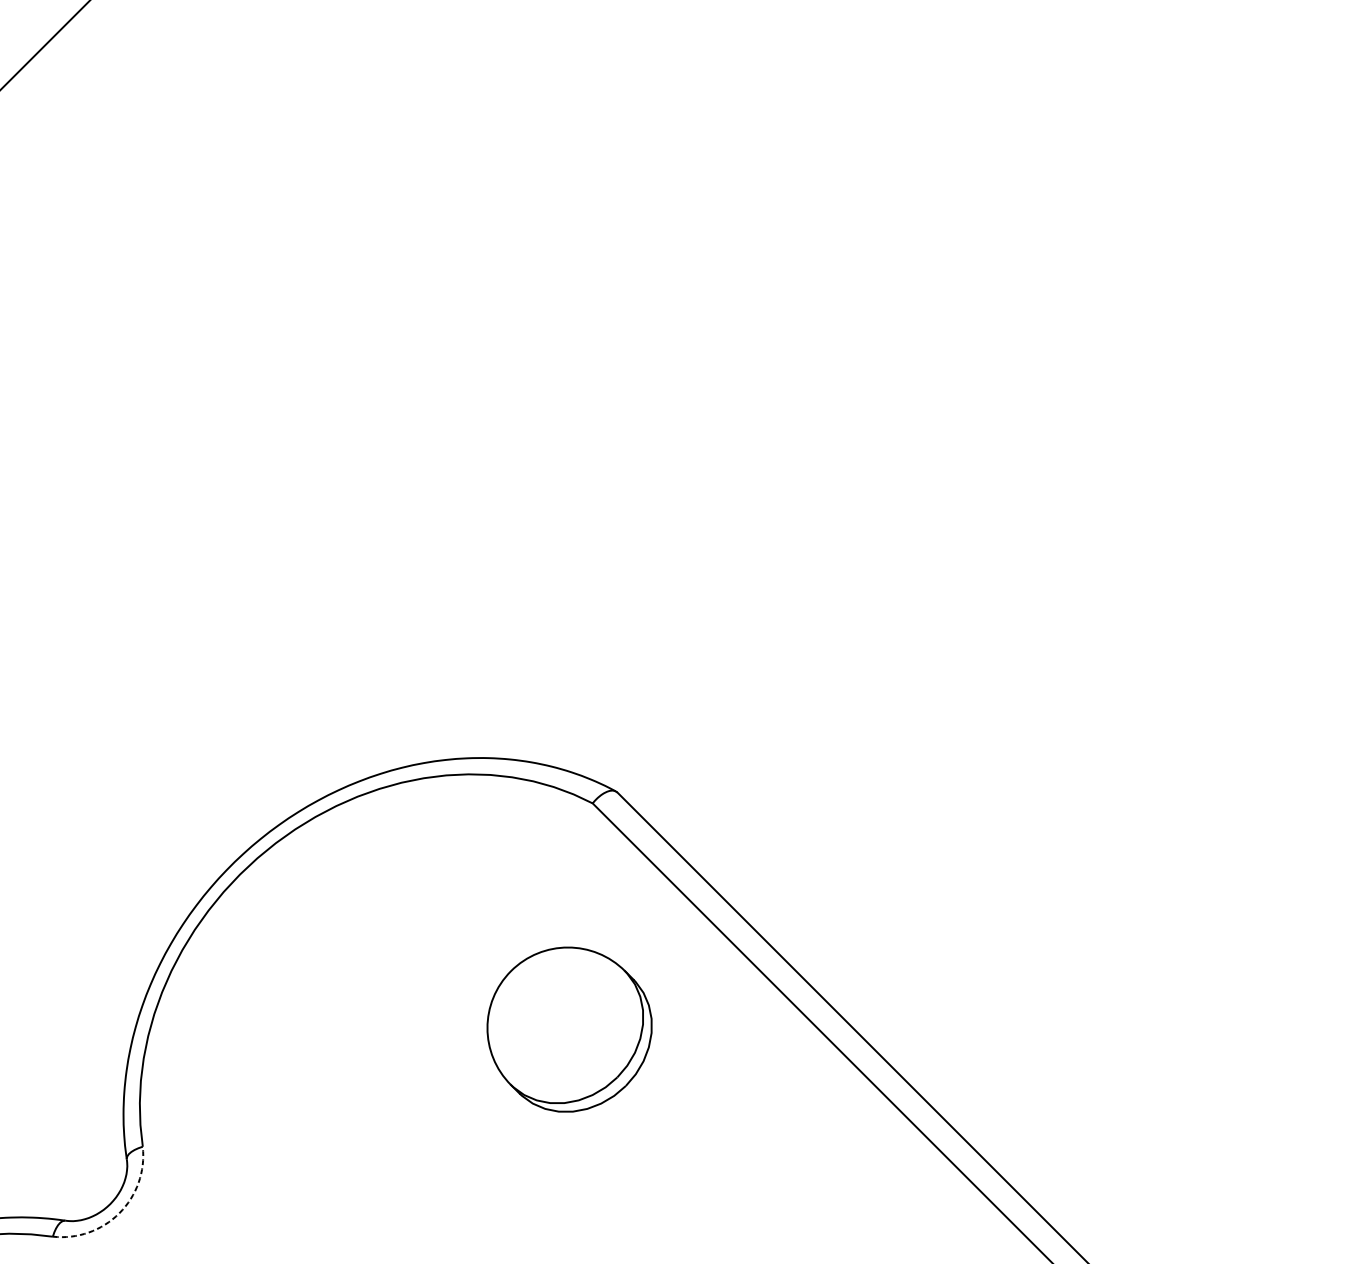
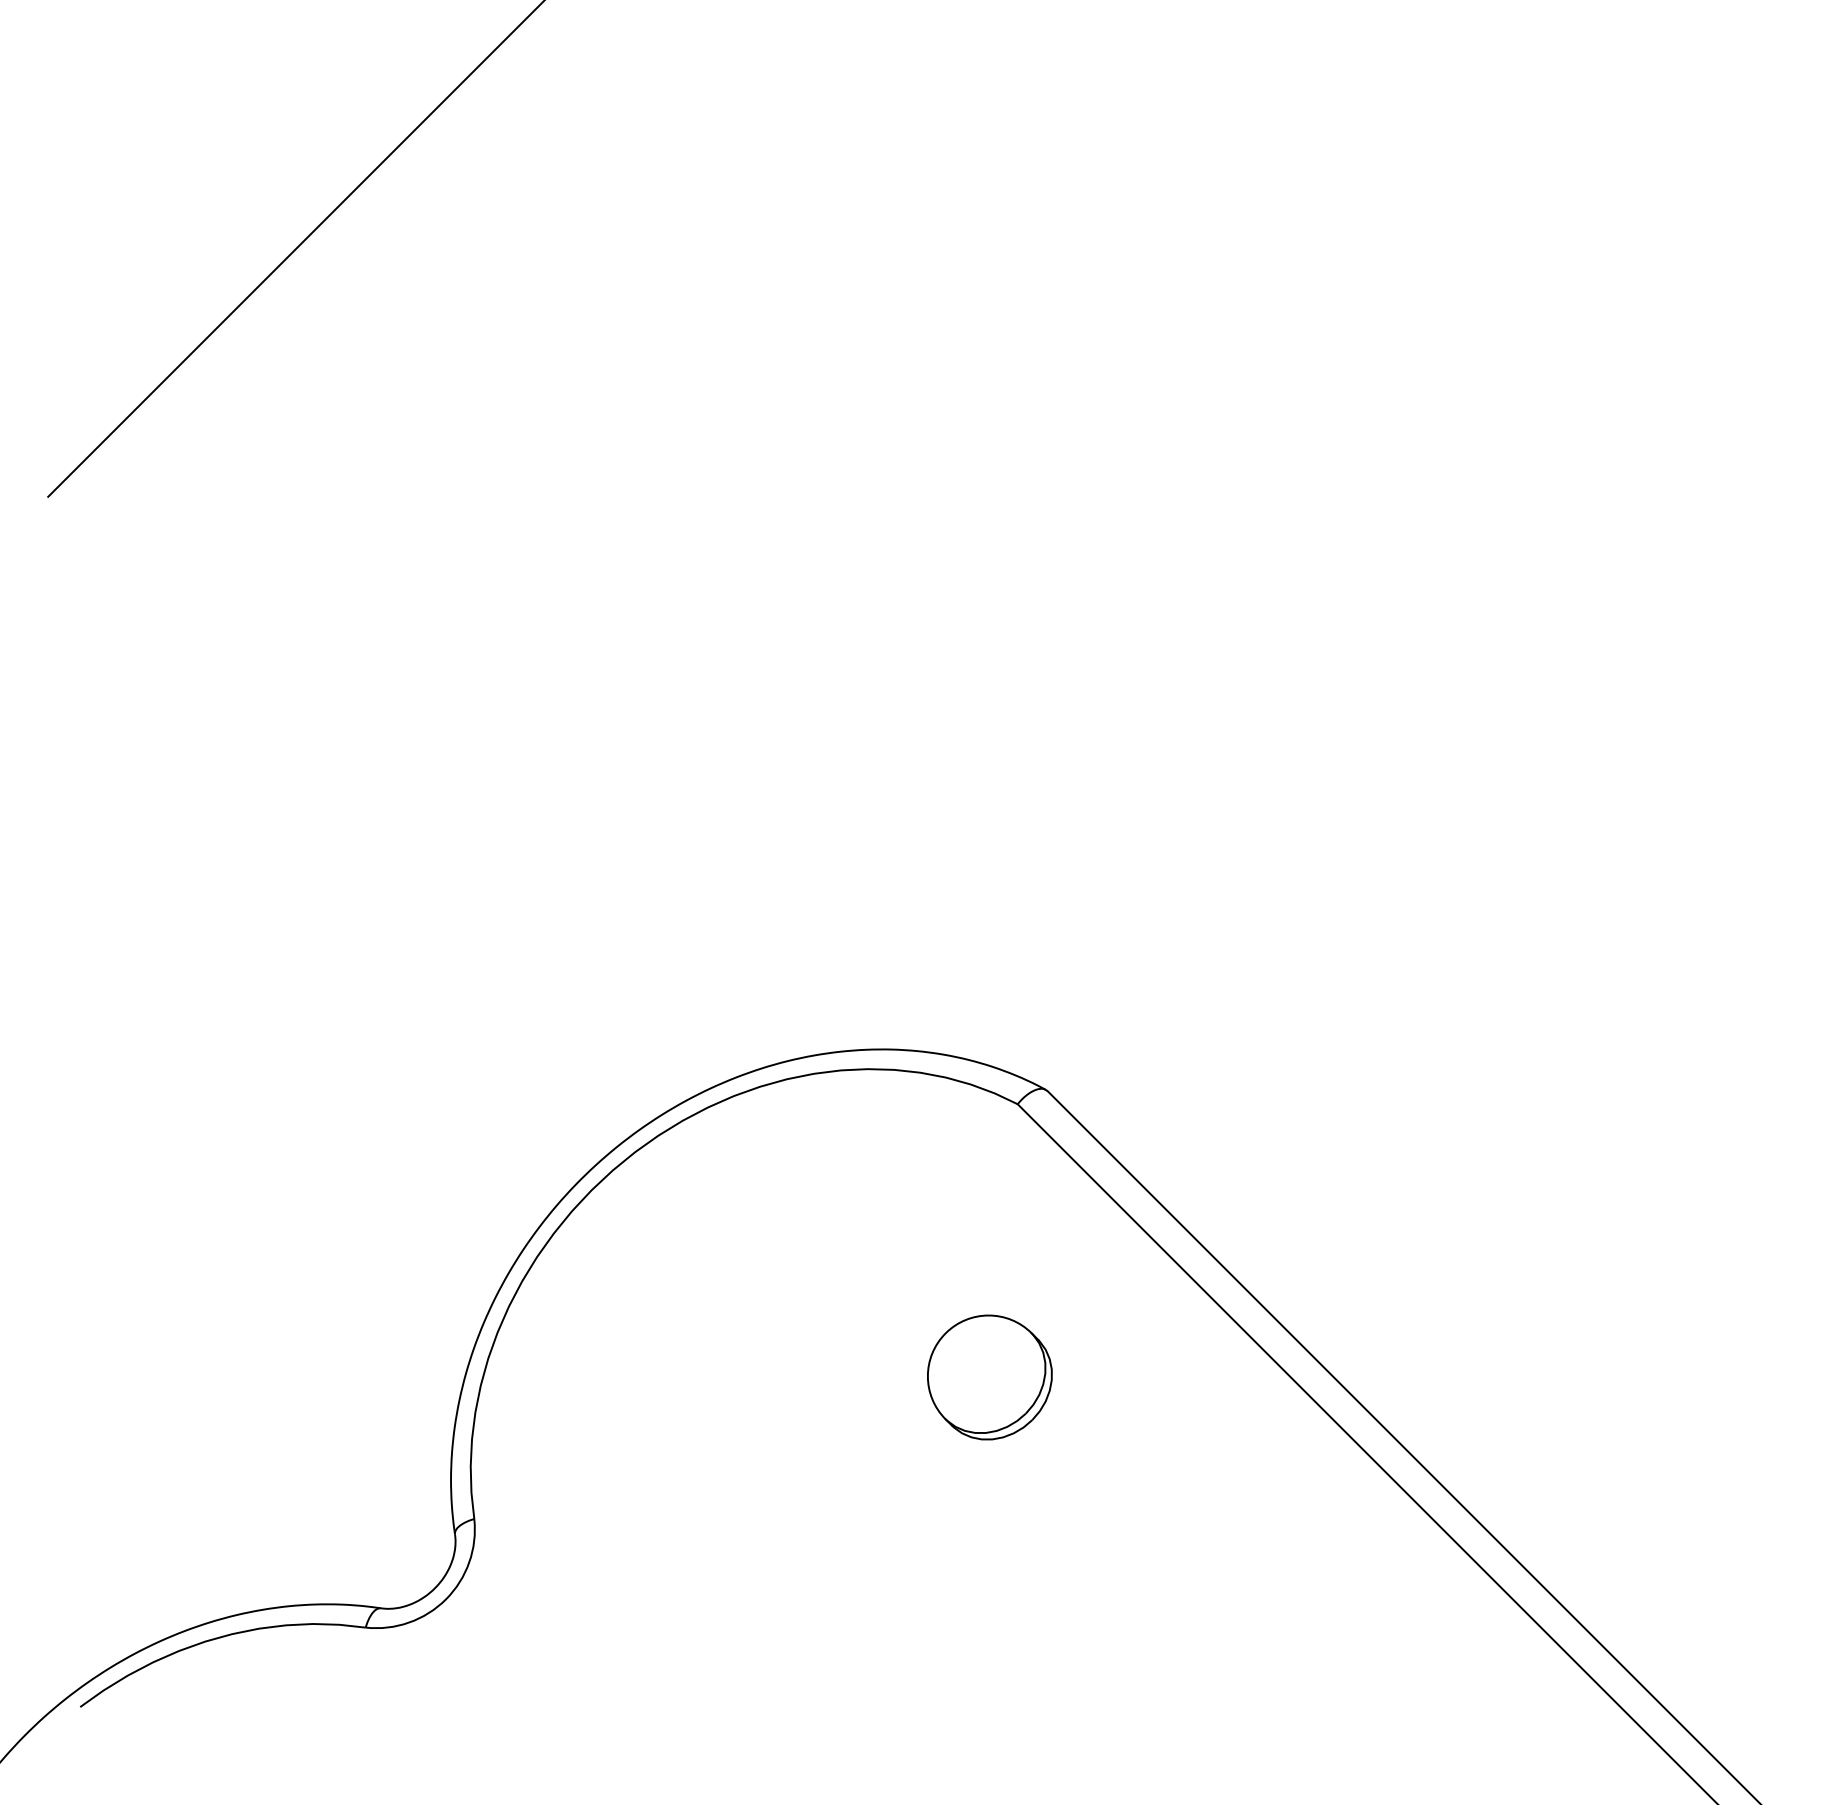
part: (569, 1029) -> (989, 1377), size x0.62
arc: (119, 1213) -> (446, 1599), dashed -> solid

